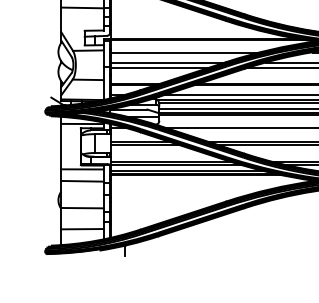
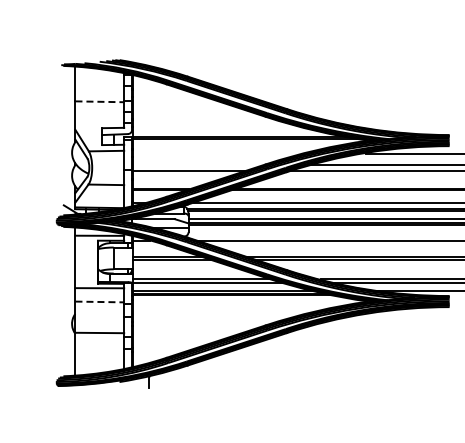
line: (83, 7) -> (100, 101), solid -> dashed
line: (185, 52) -> (218, 153), removed
line: (167, 63) -> (197, 165), removed
line: (83, 180) -> (100, 301), solid -> dashed
line: (82, 229) -> (99, 357), removed

